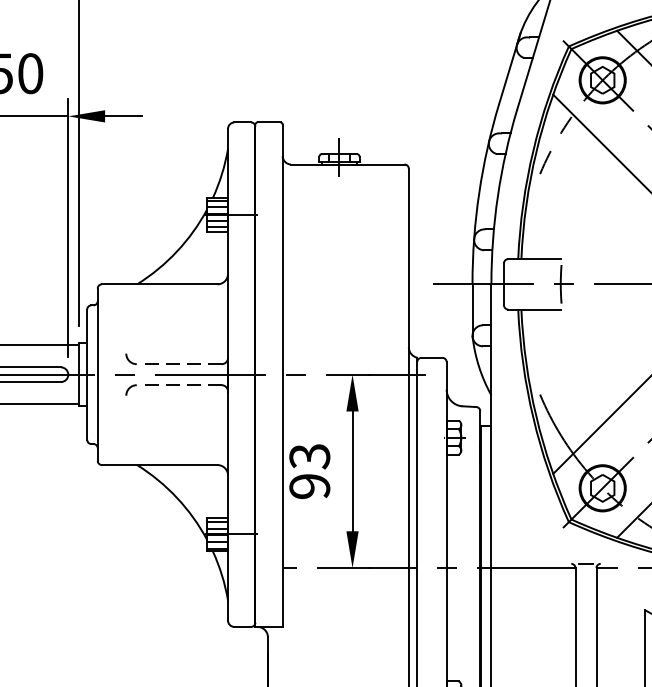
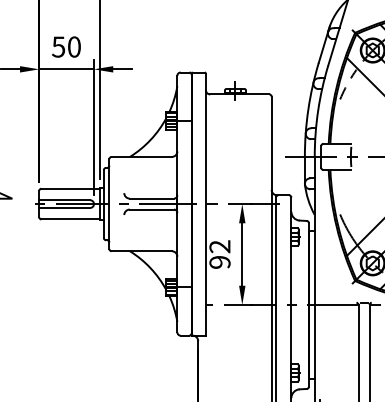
line: (178, 363) -> (151, 198), dashed -> solid
line: (178, 385) -> (151, 209), dashed -> solid
text: (308, 455) -> (219, 246), 93 -> 92

